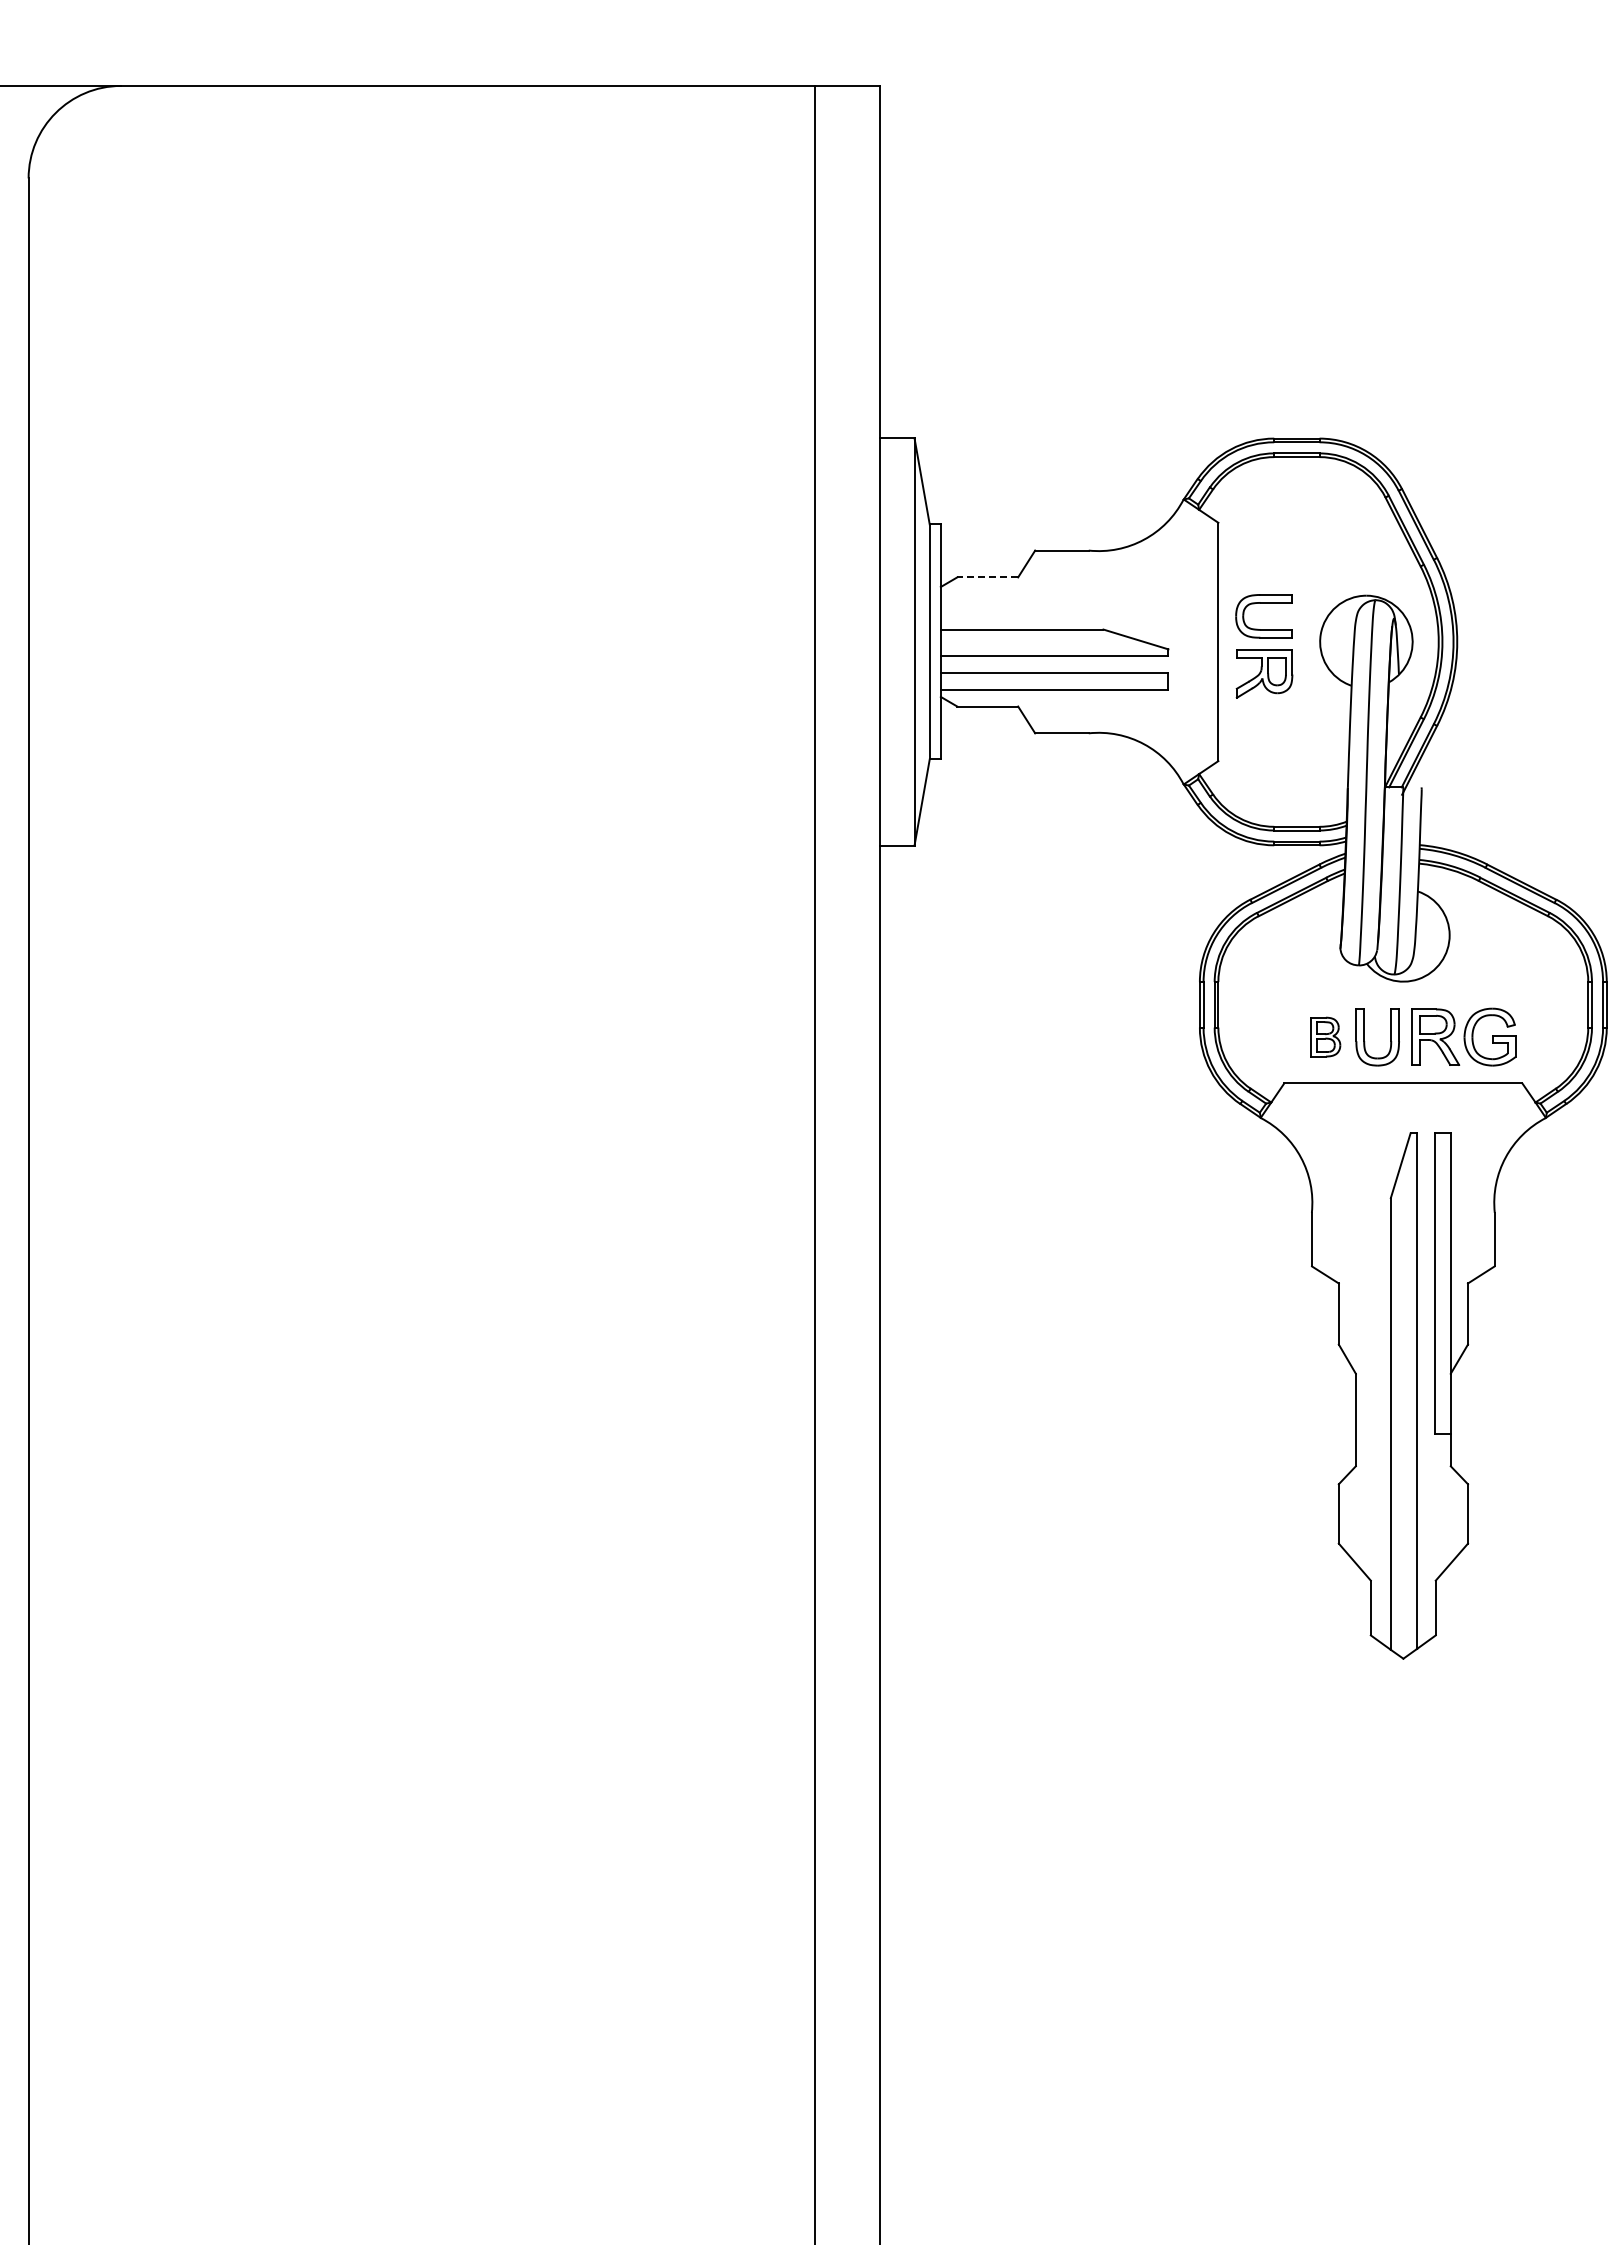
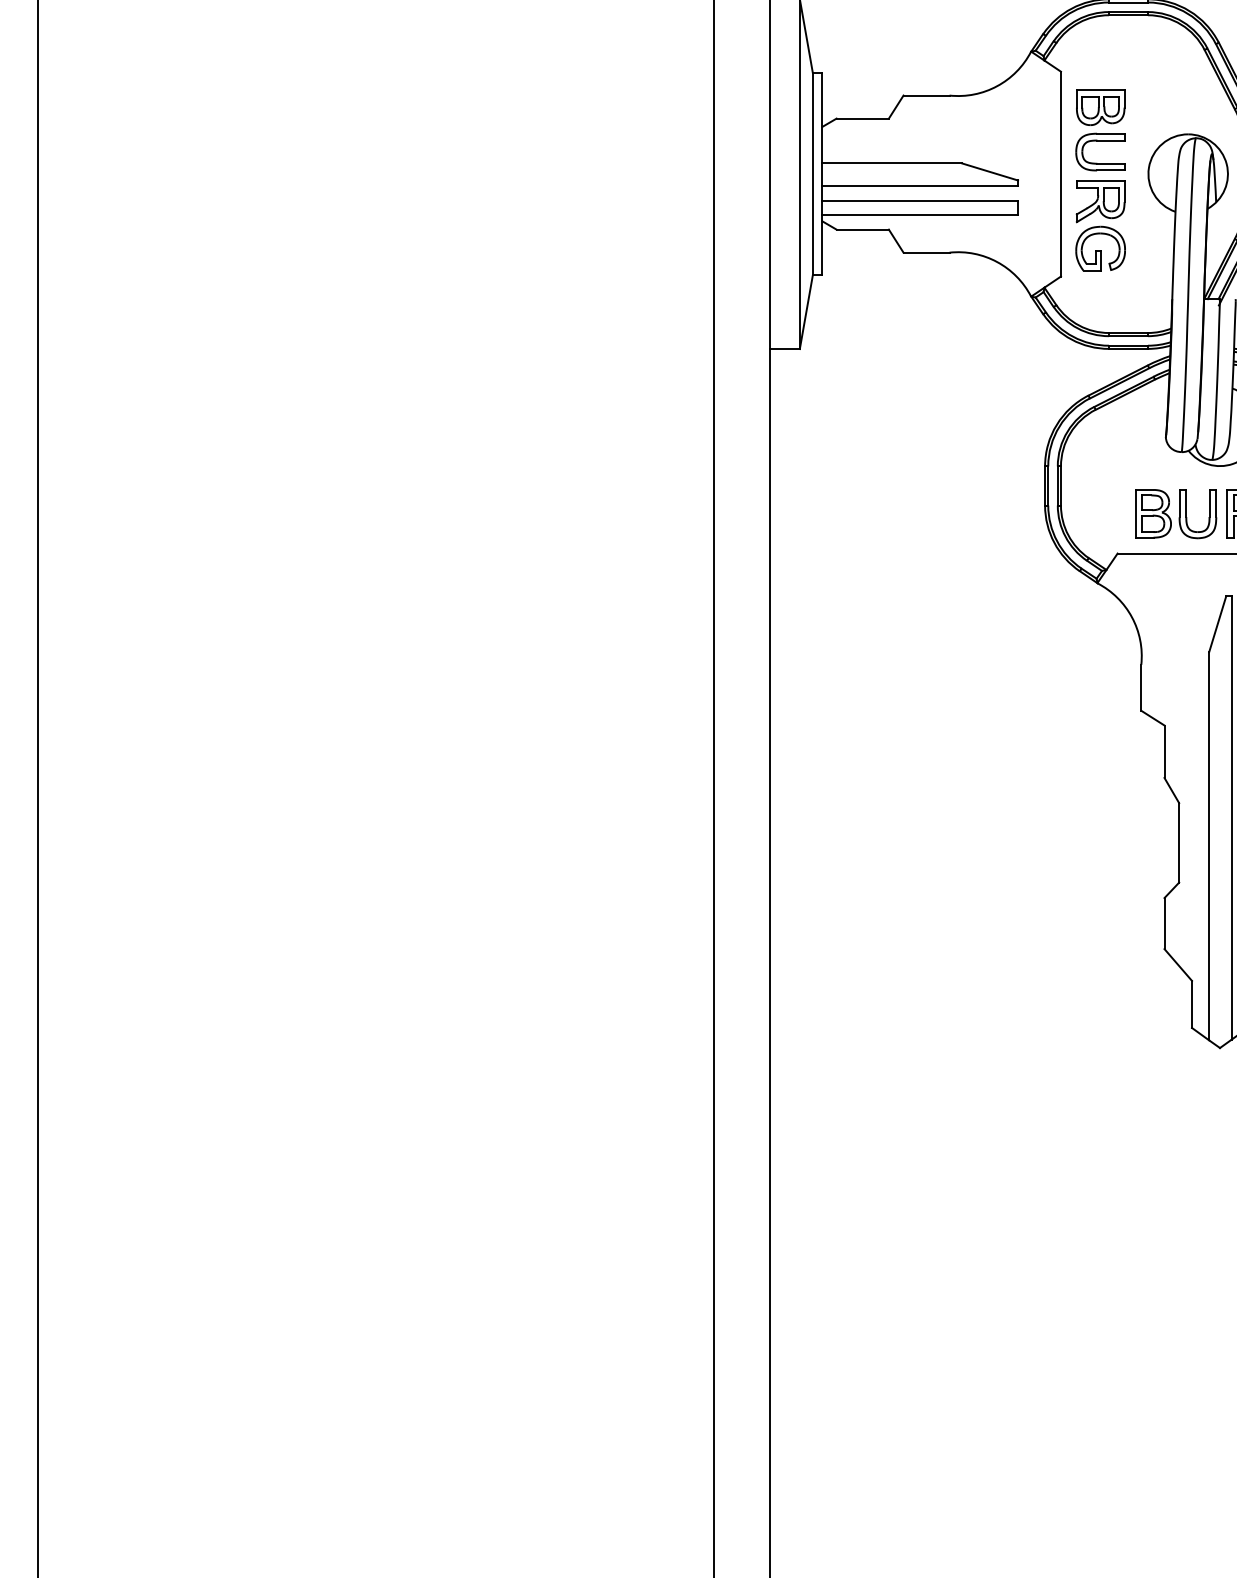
part: (1264, 564) -> (1100, 107), added
line: (987, 577) -> (862, 118), dashed -> solid
part: (1264, 728) -> (1100, 248), added
part: (1325, 1036) -> (1153, 513), size x1.43

